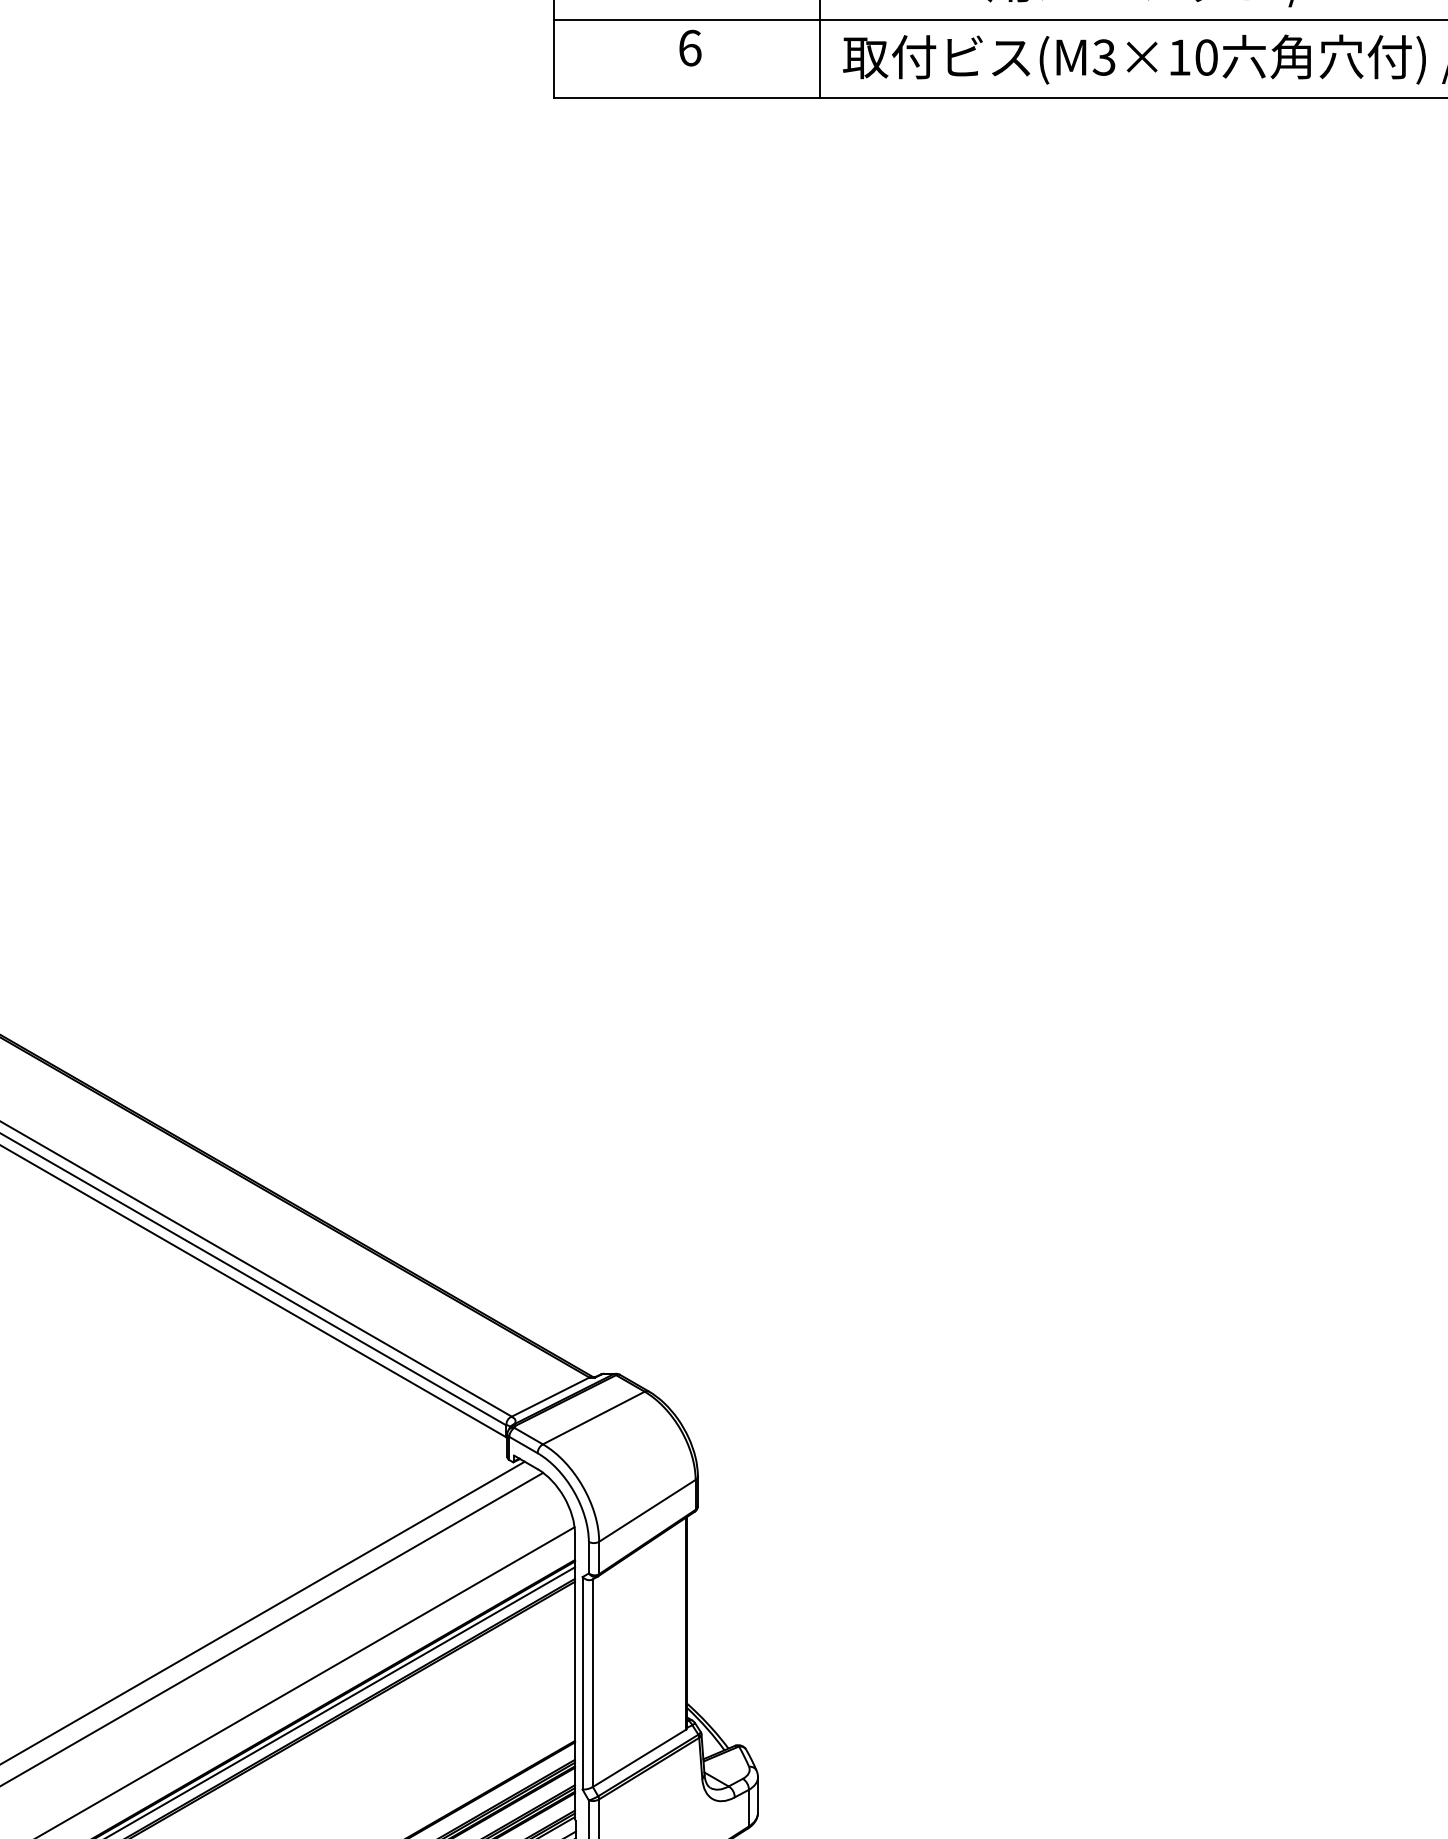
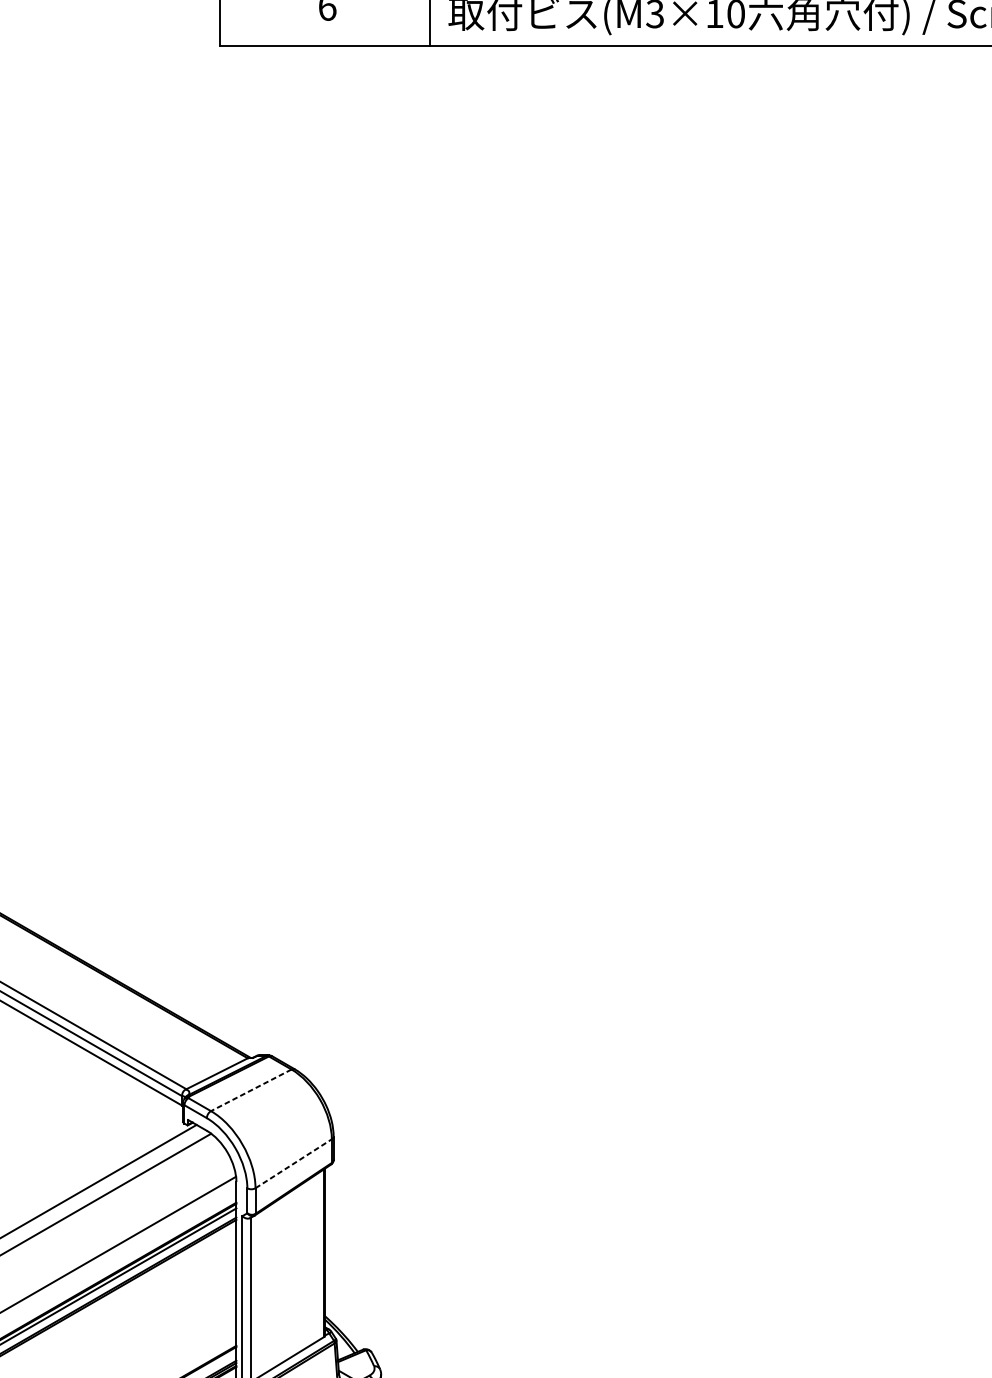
line: (593, 1418) -> (251, 1090), solid -> dashed
line: (647, 1510) -> (293, 1163), solid -> dashed

